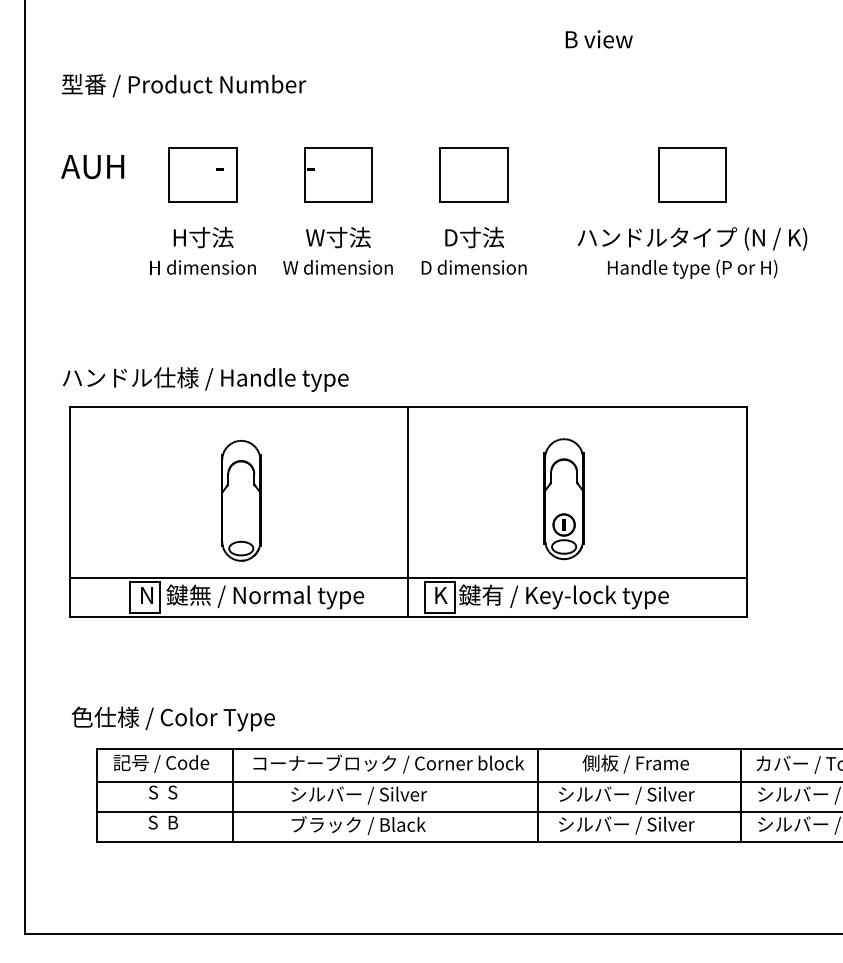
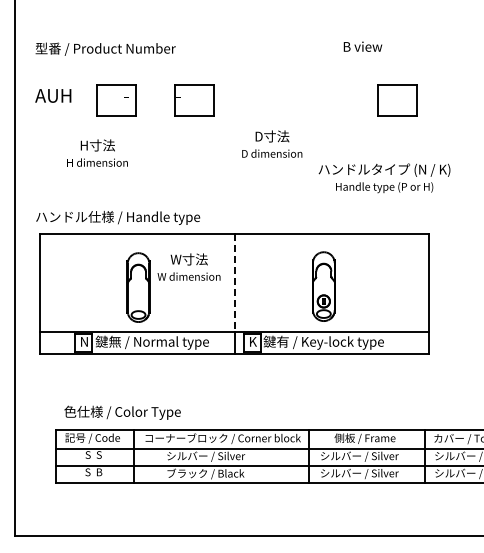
text: (598, 38) -> (362, 46), moved
part: (474, 174) -> (272, 100), removed
text: (202, 249) -> (97, 152), moved
text: (337, 249) -> (188, 266), moved
text: (692, 253) -> (384, 178), moved
line: (408, 493) -> (234, 283), solid -> dashed
text: (173, 718) -> (122, 412), moved

